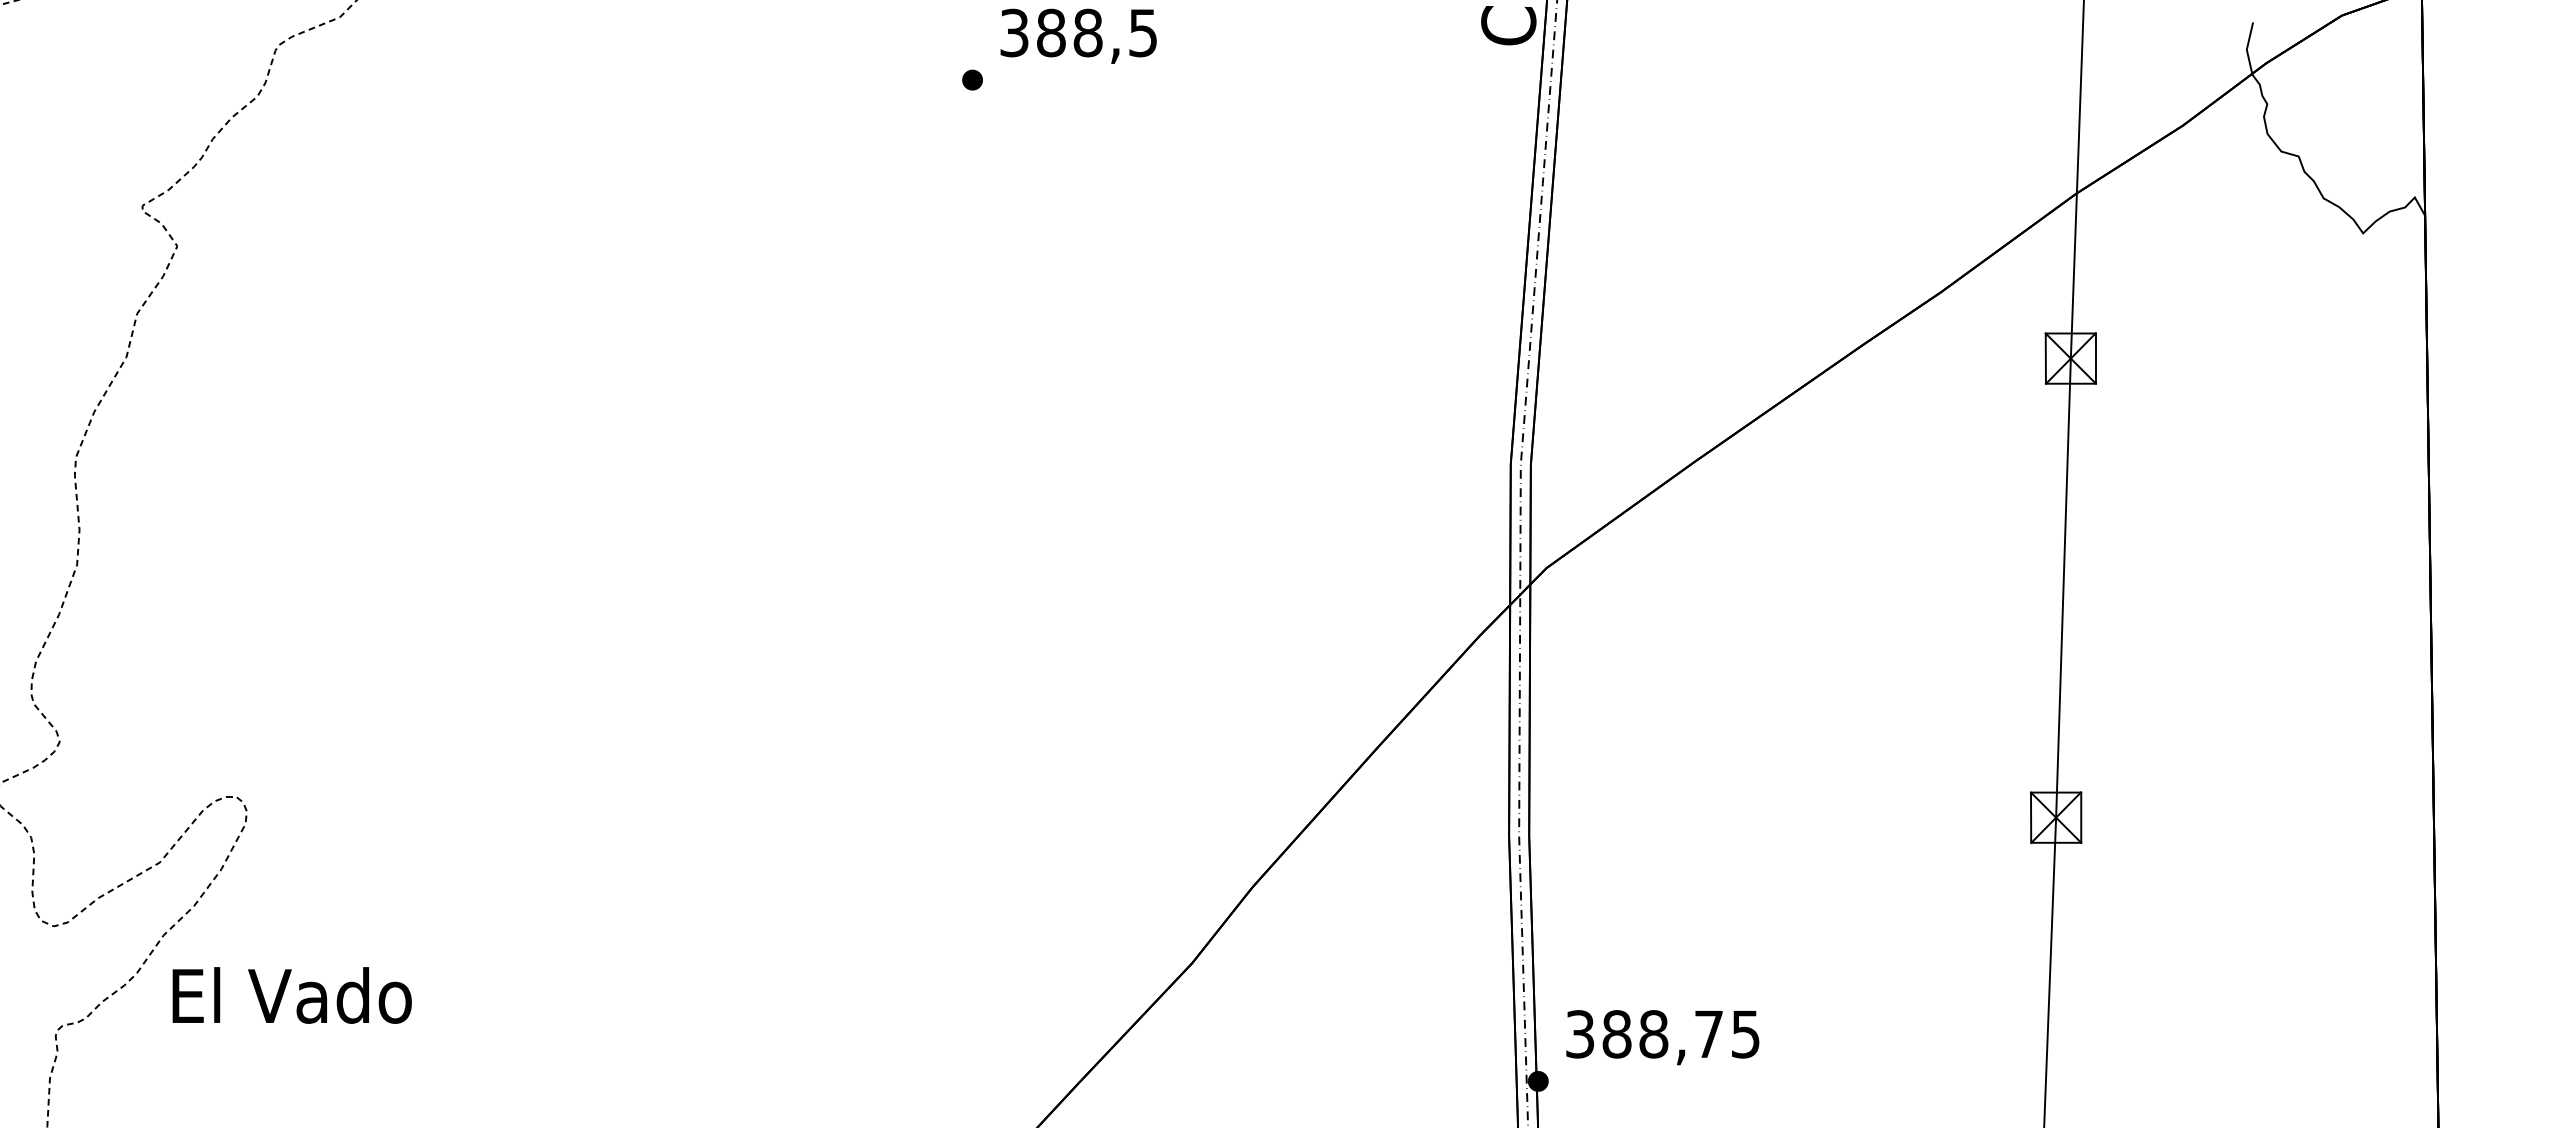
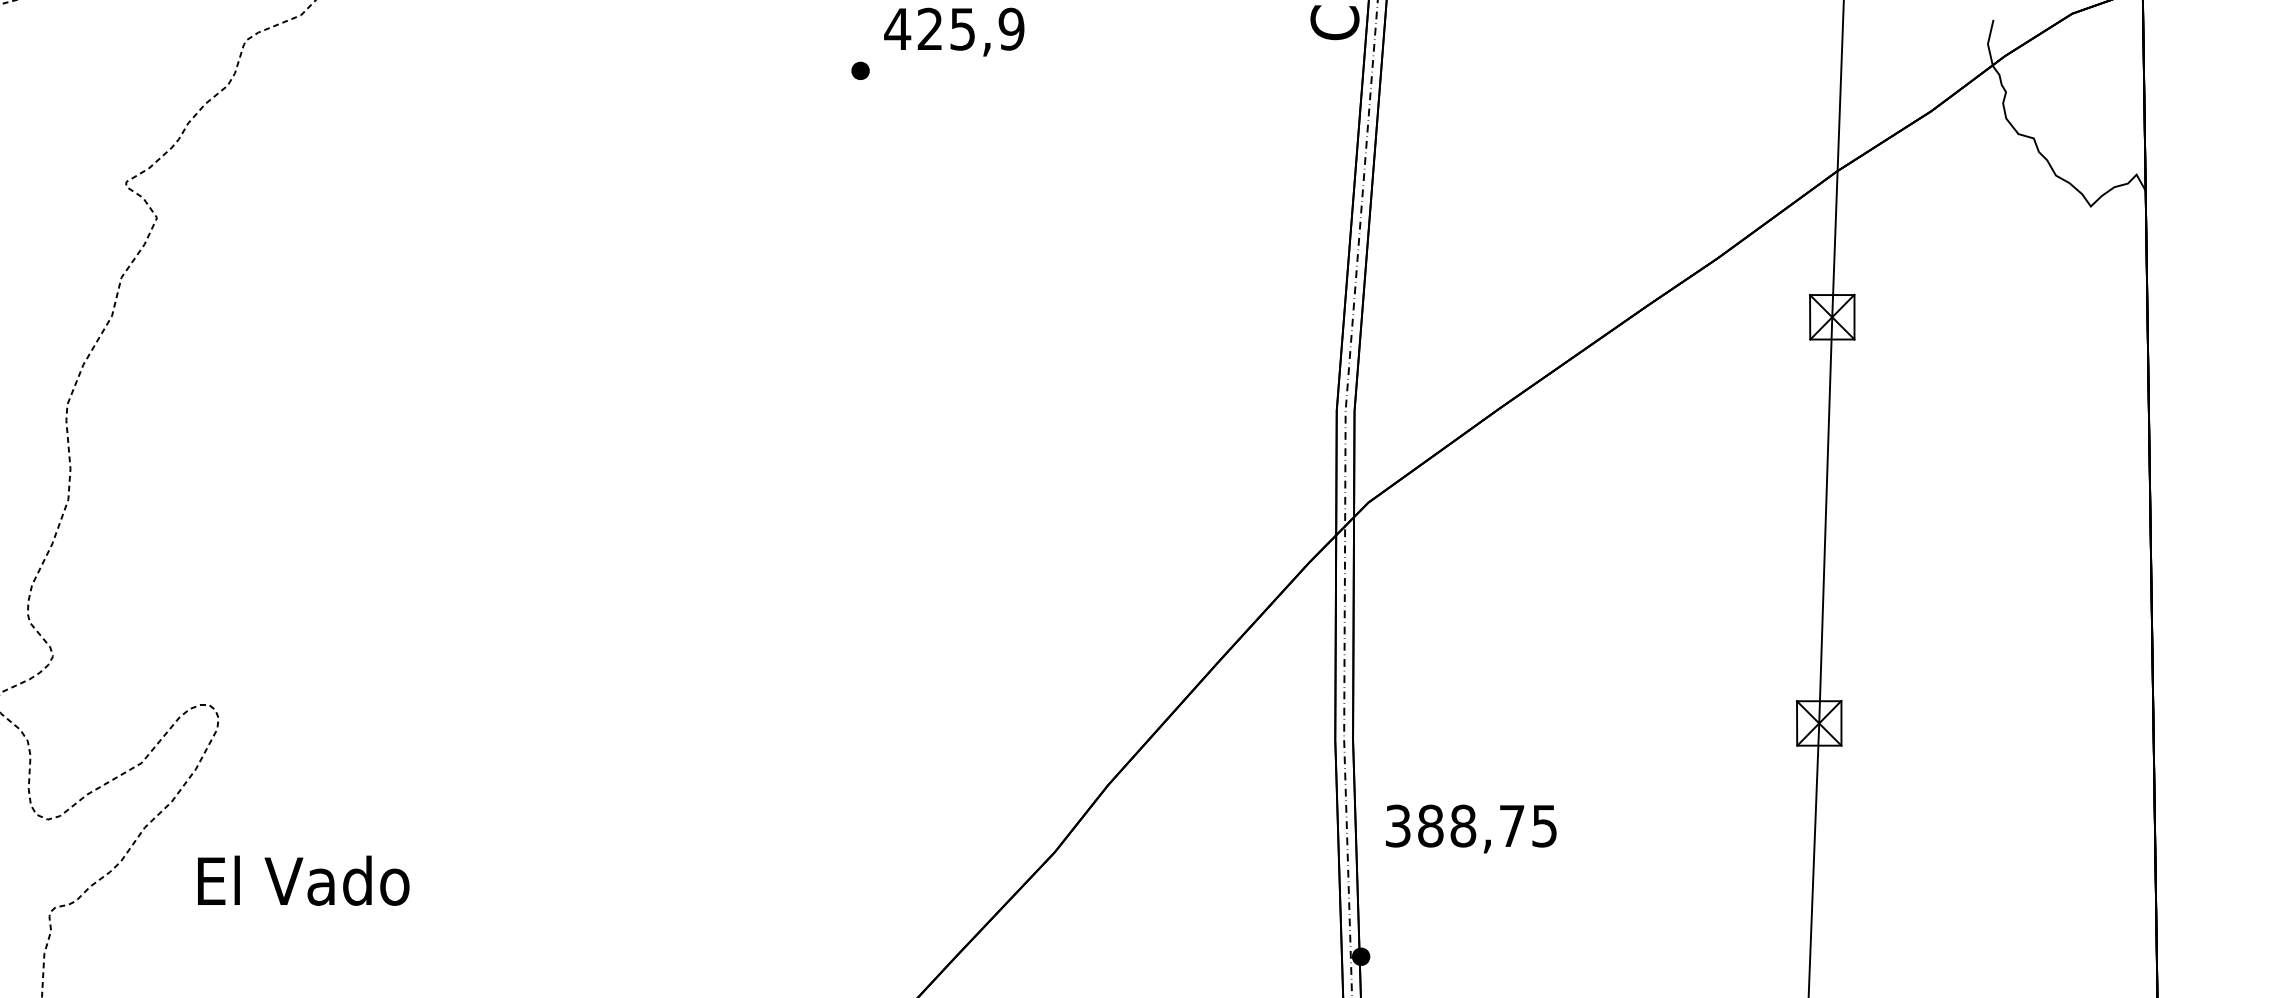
text: (1078, 32) -> (954, 28), 388,5 -> 425,9
text: (292, 995) -> (303, 880), moved
text: (1663, 1037) -> (1471, 828), moved

